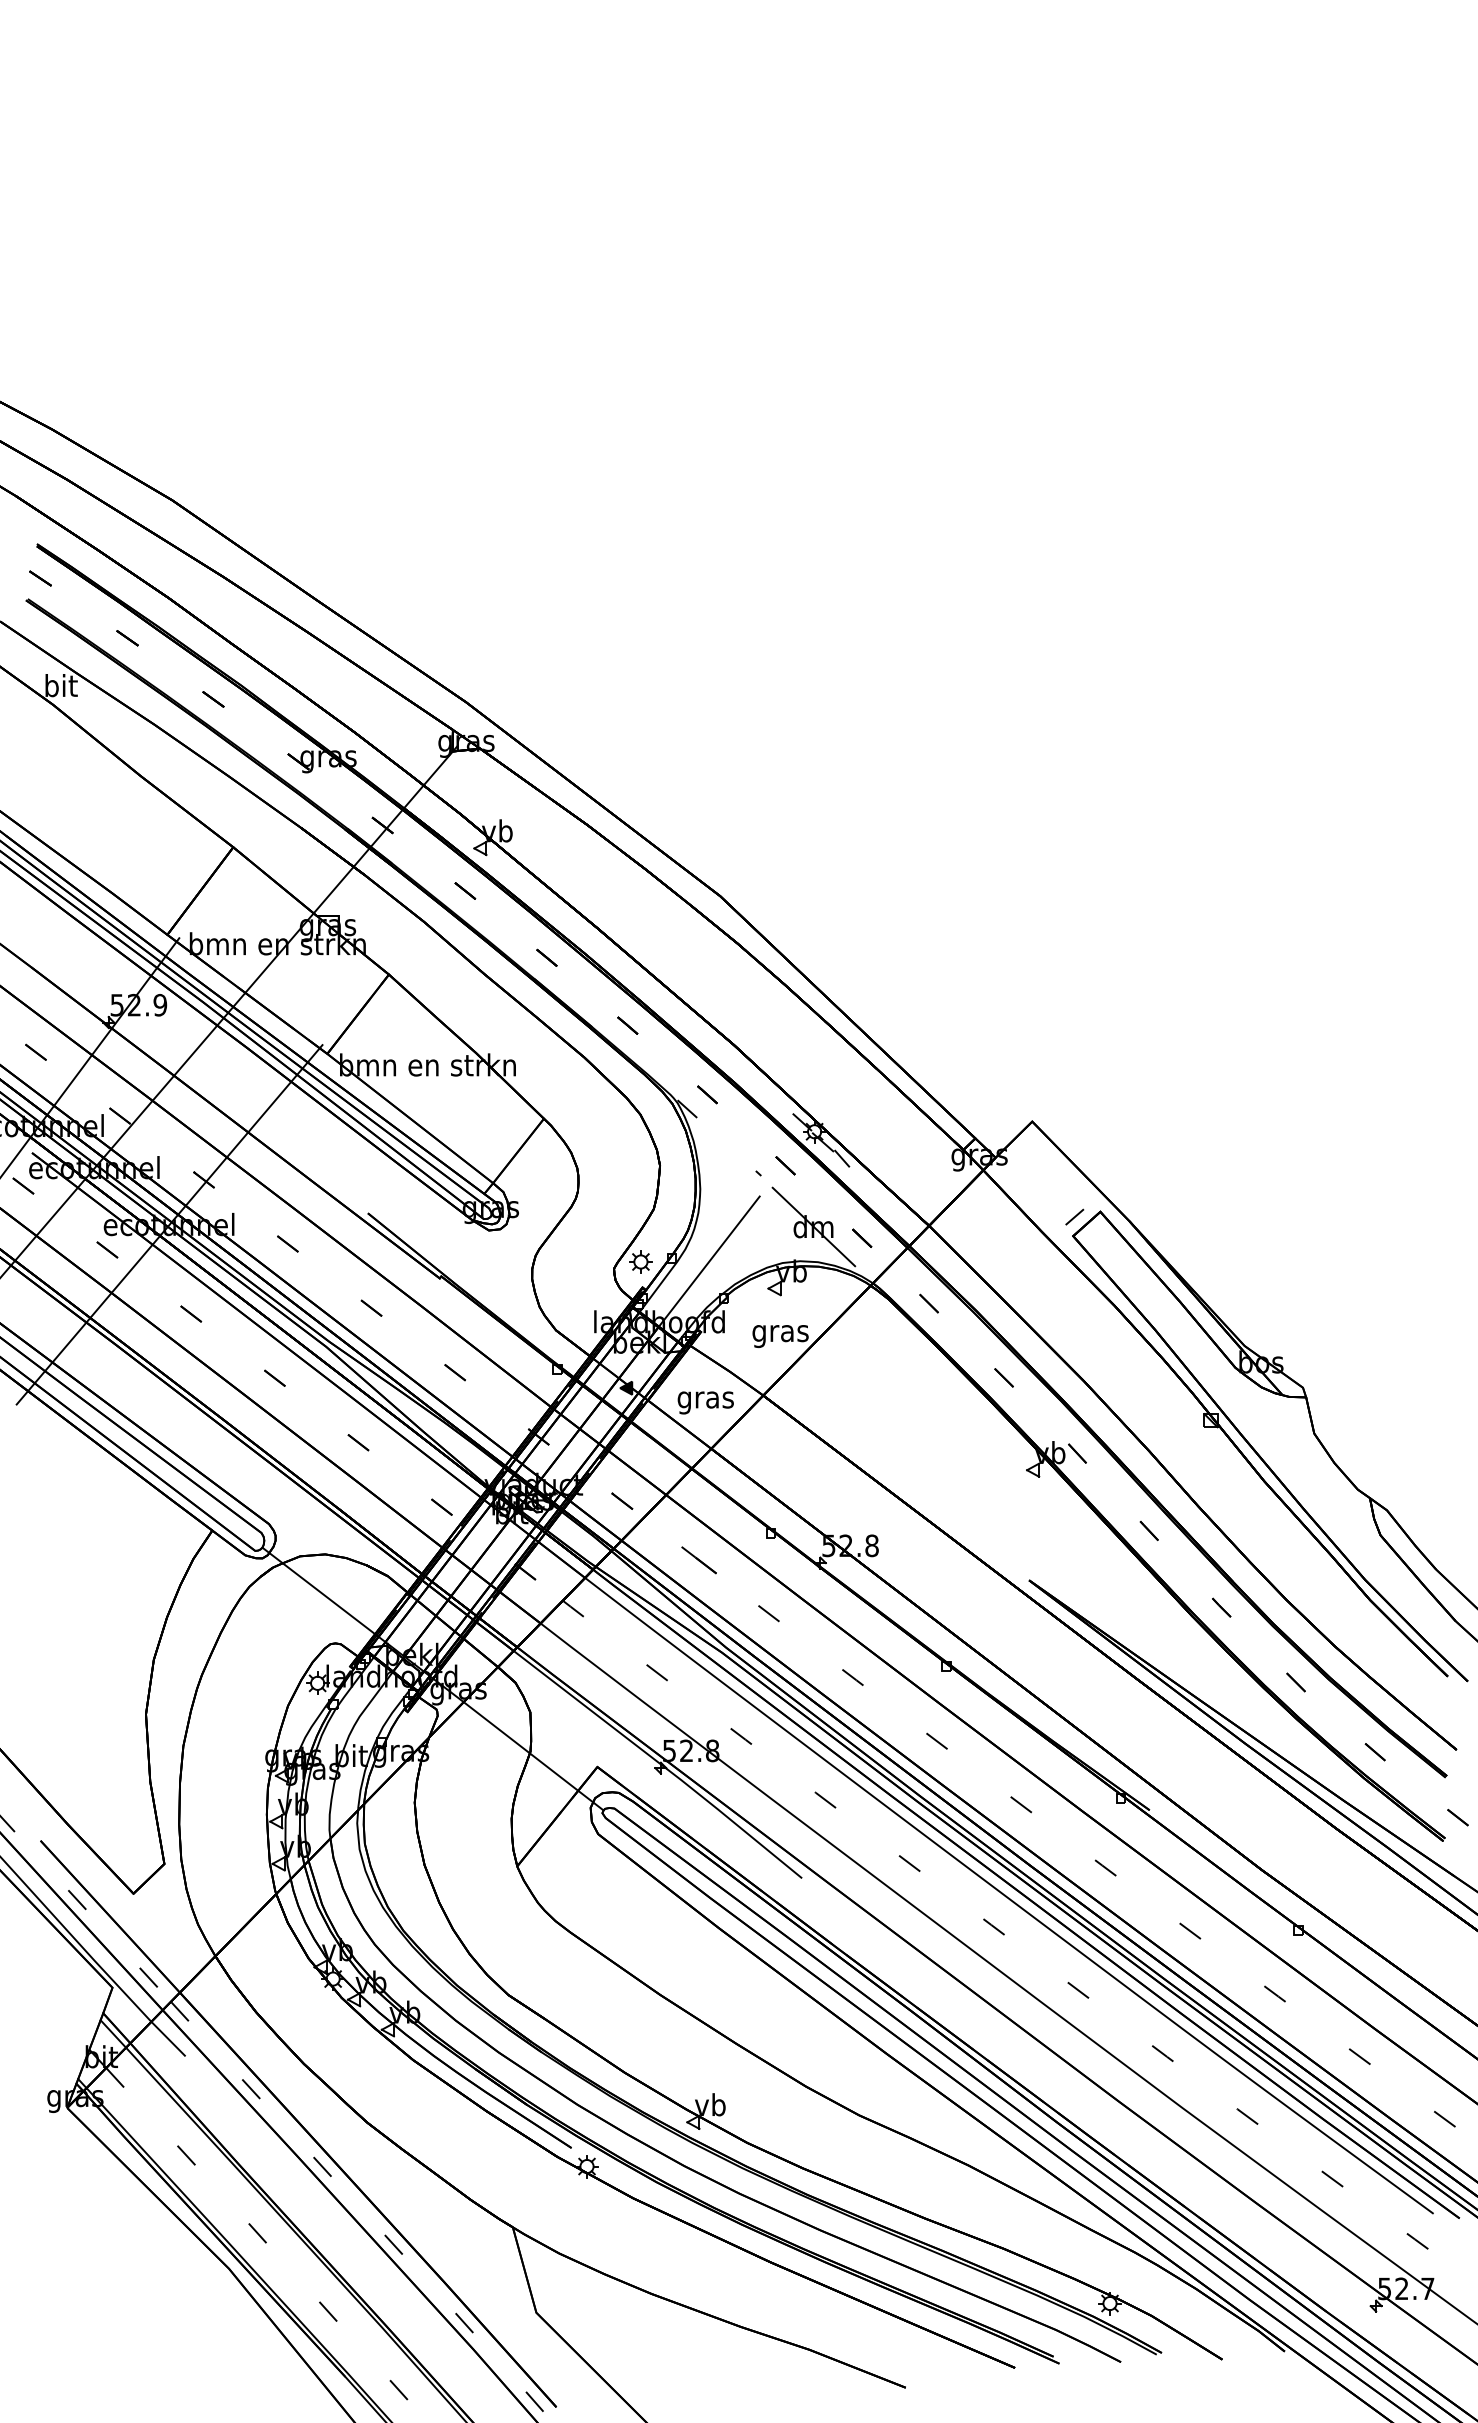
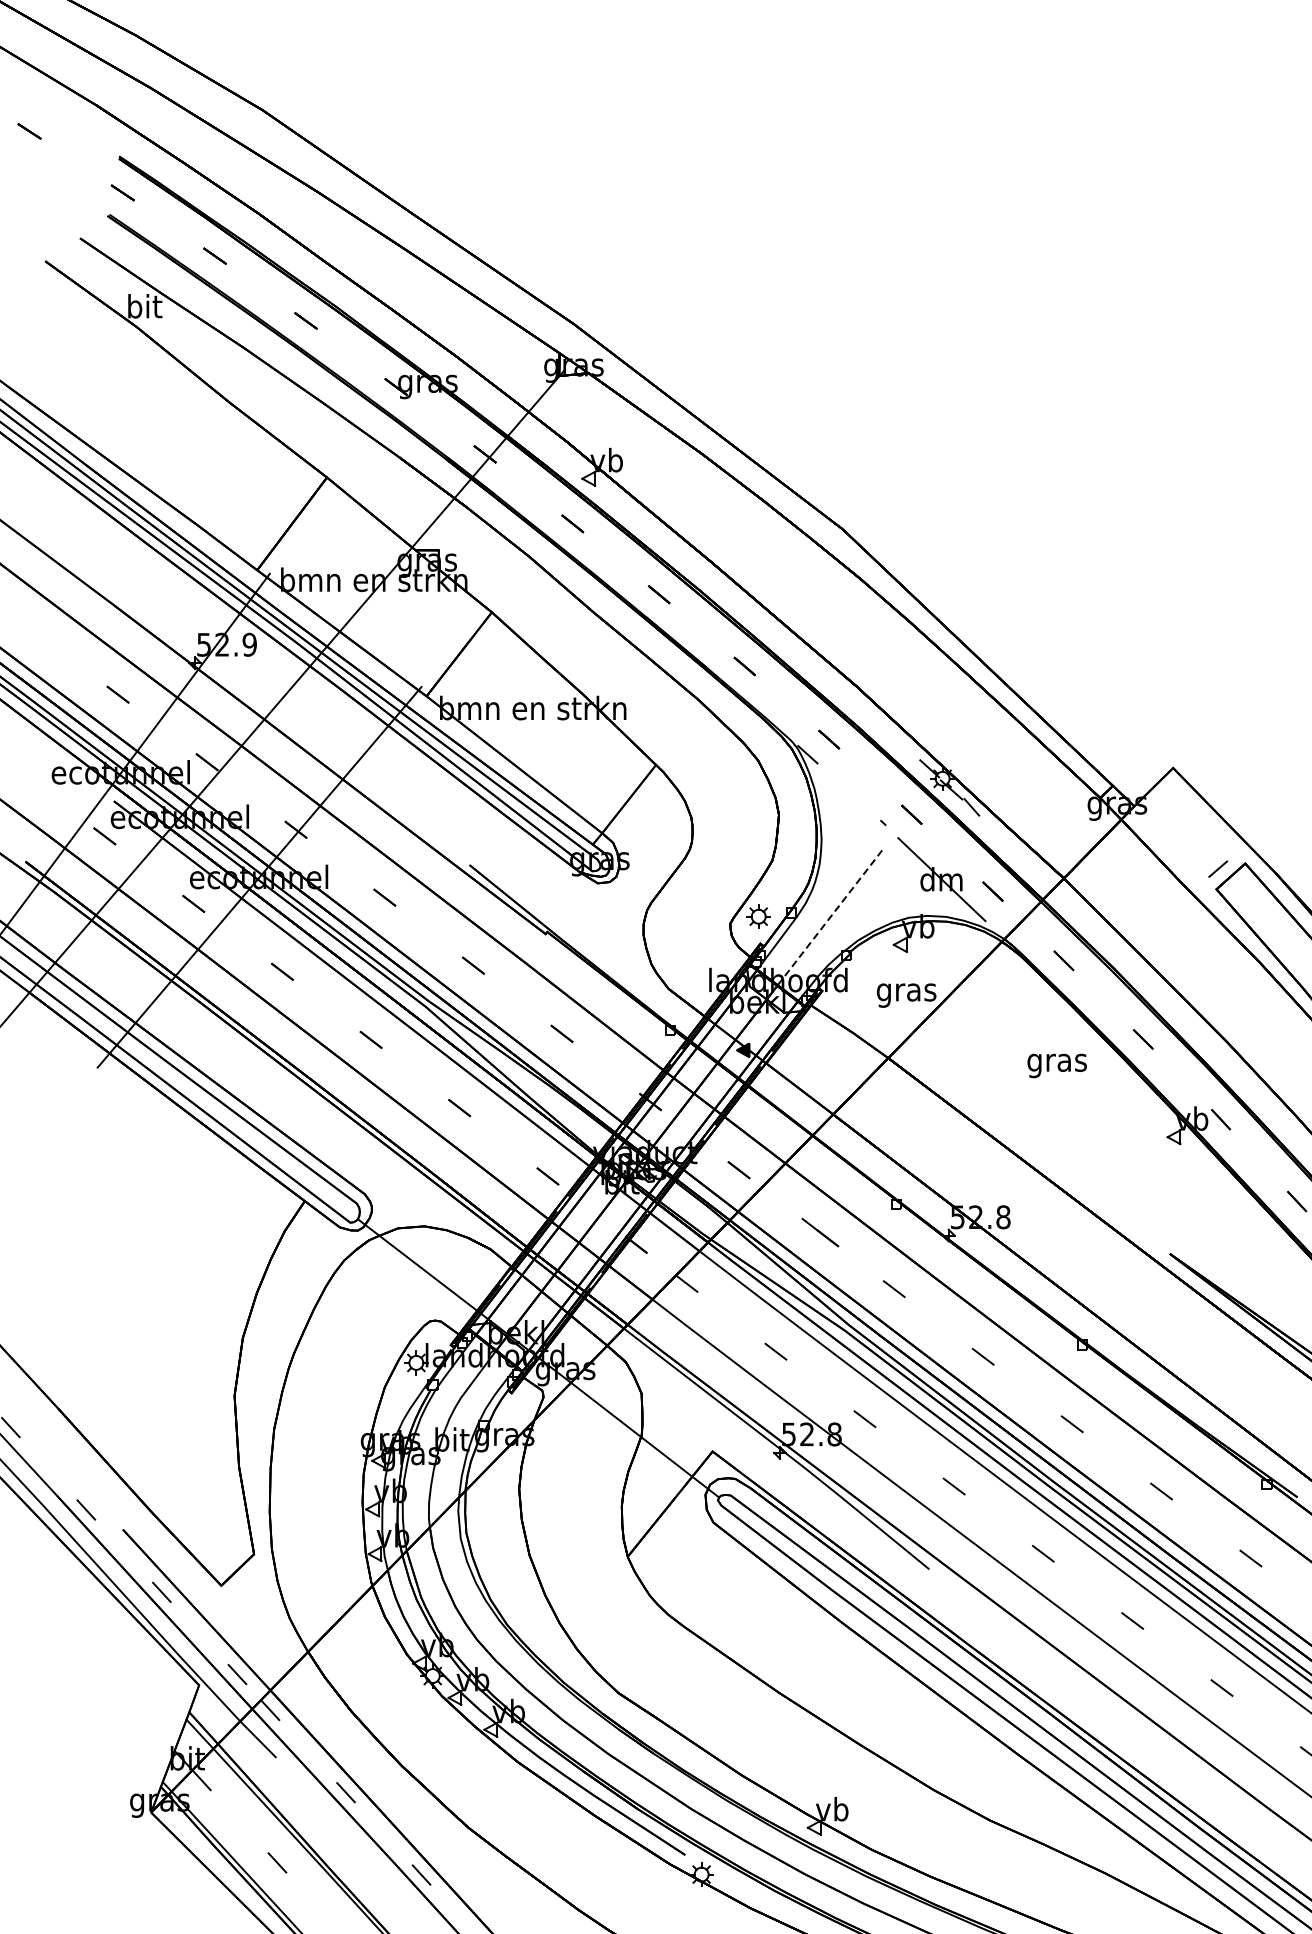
line: (709, 1261) -> (831, 916), solid -> dashed
text: (705, 1402) -> (1056, 1065), moved

